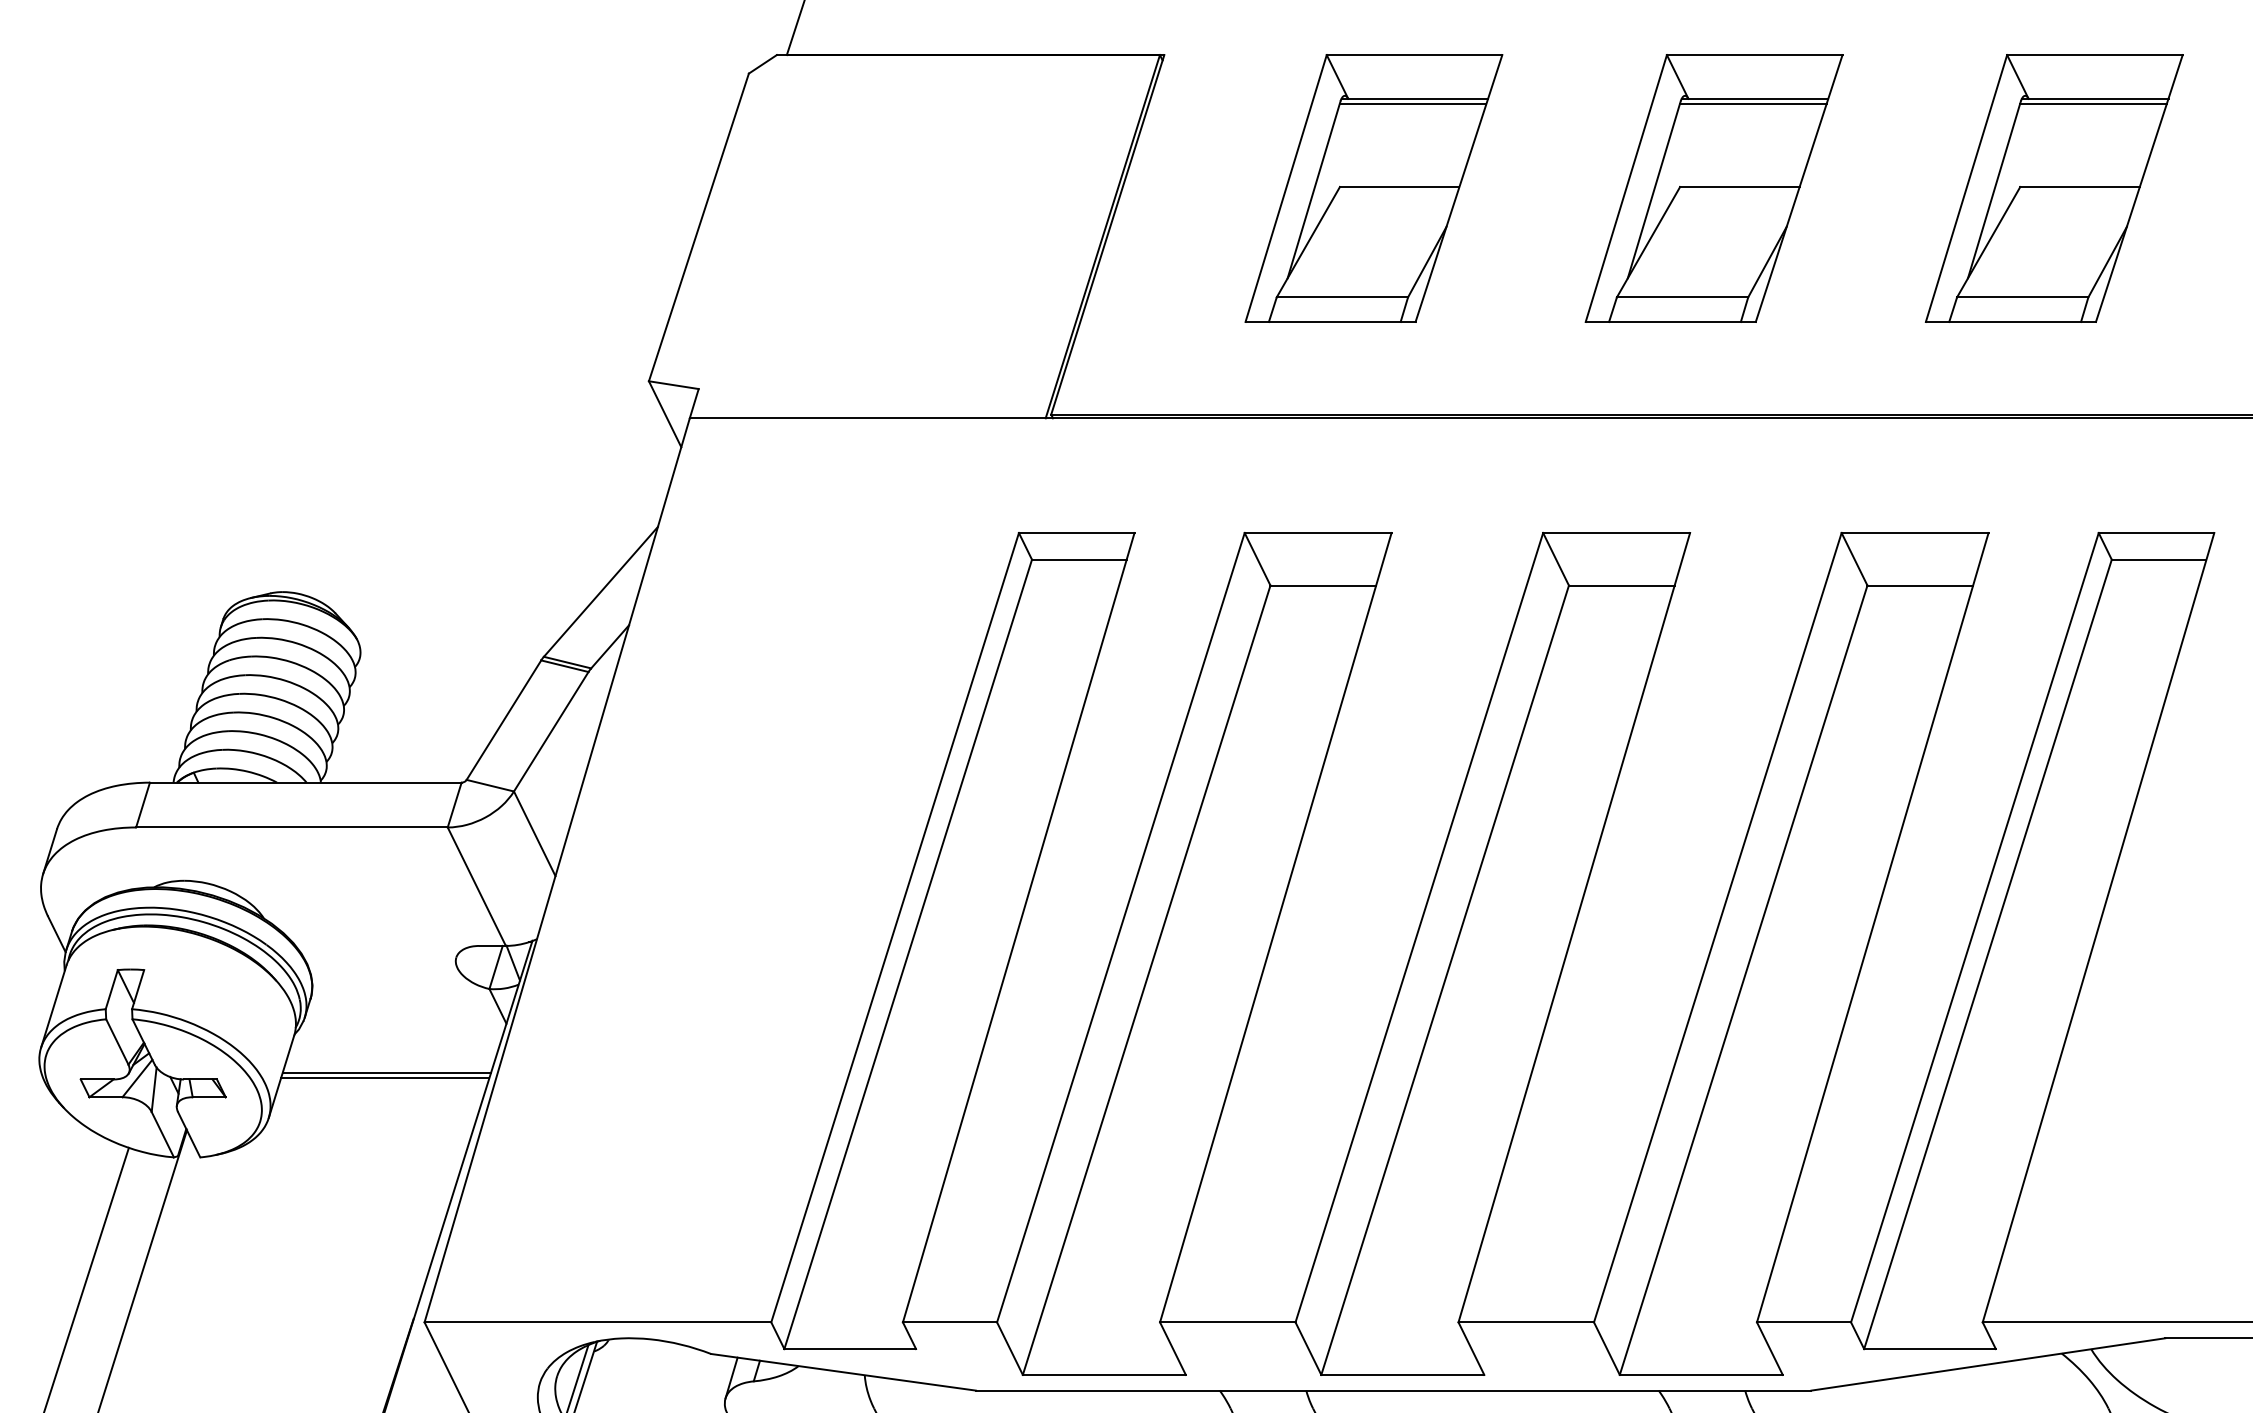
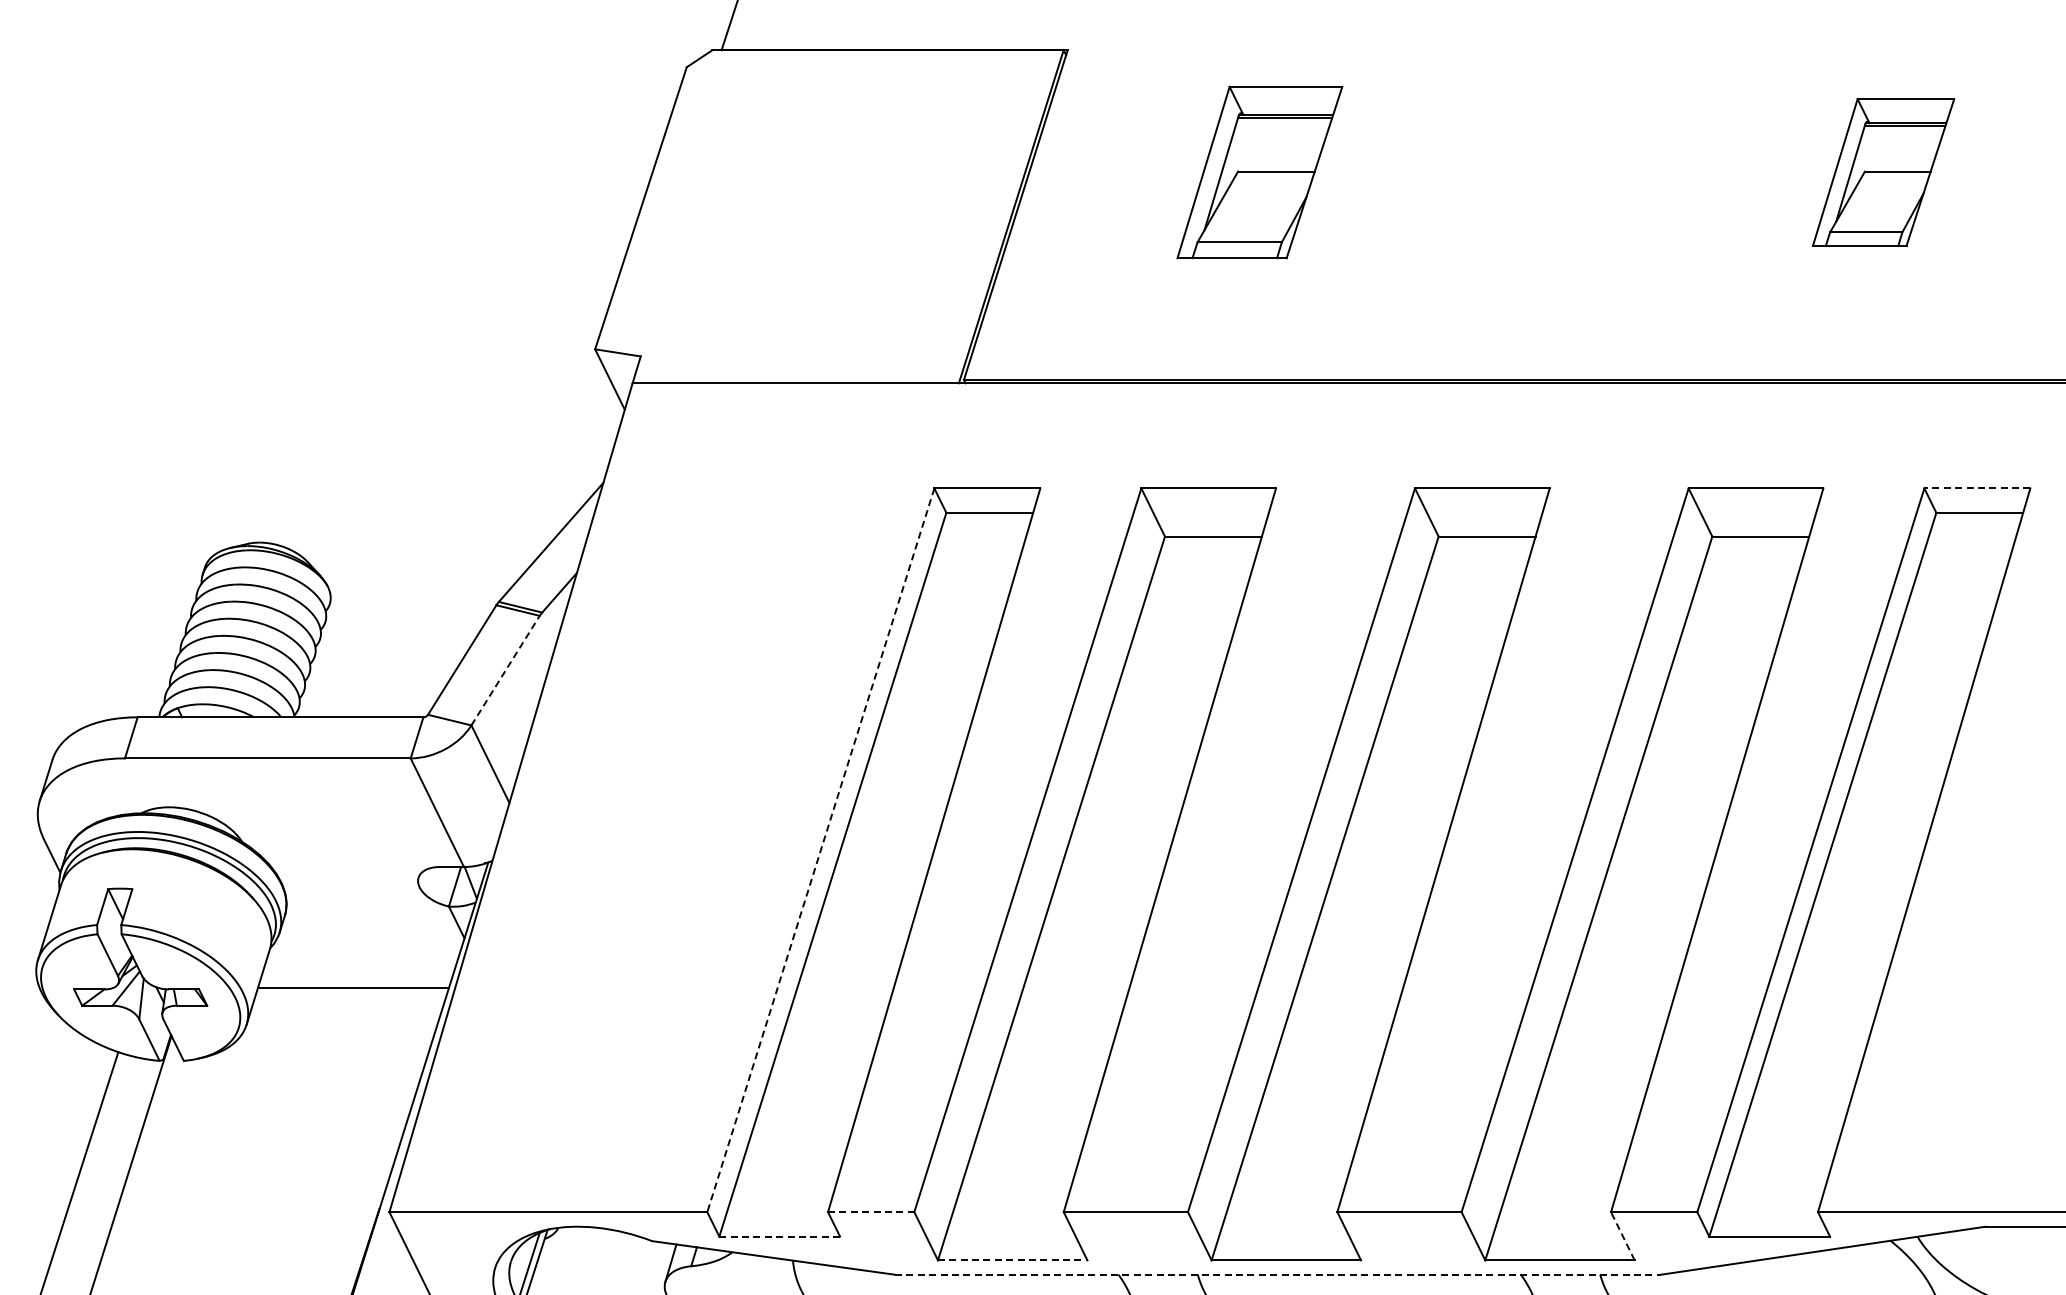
part: (1373, 188) -> (1259, 172), size x0.7
part: (1713, 188) -> (1571, 172), removed
part: (2054, 188) -> (1883, 172), size x0.6
line: (2156, 533) -> (1977, 488), solid -> dashed
line: (551, 731) -> (505, 670), solid -> dashed
line: (894, 927) -> (820, 850), solid -> dashed
line: (386, 1072) -> (354, 983), removed
line: (950, 1322) -> (871, 1212), solid -> dashed
line: (851, 1348) -> (780, 1236), solid -> dashed
line: (1769, 1348) -> (1622, 1236), solid -> dashed
line: (1104, 1375) -> (1012, 1260), solid -> dashed
line: (1393, 1390) -> (1277, 1274), solid -> dashed

